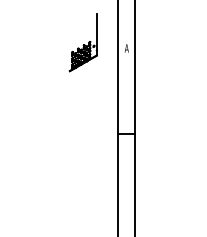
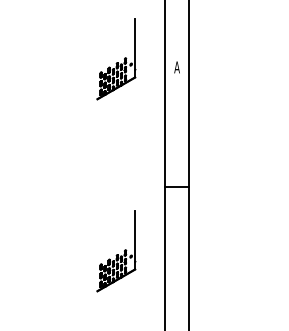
part: (83, 179) -> (116, 251), added

